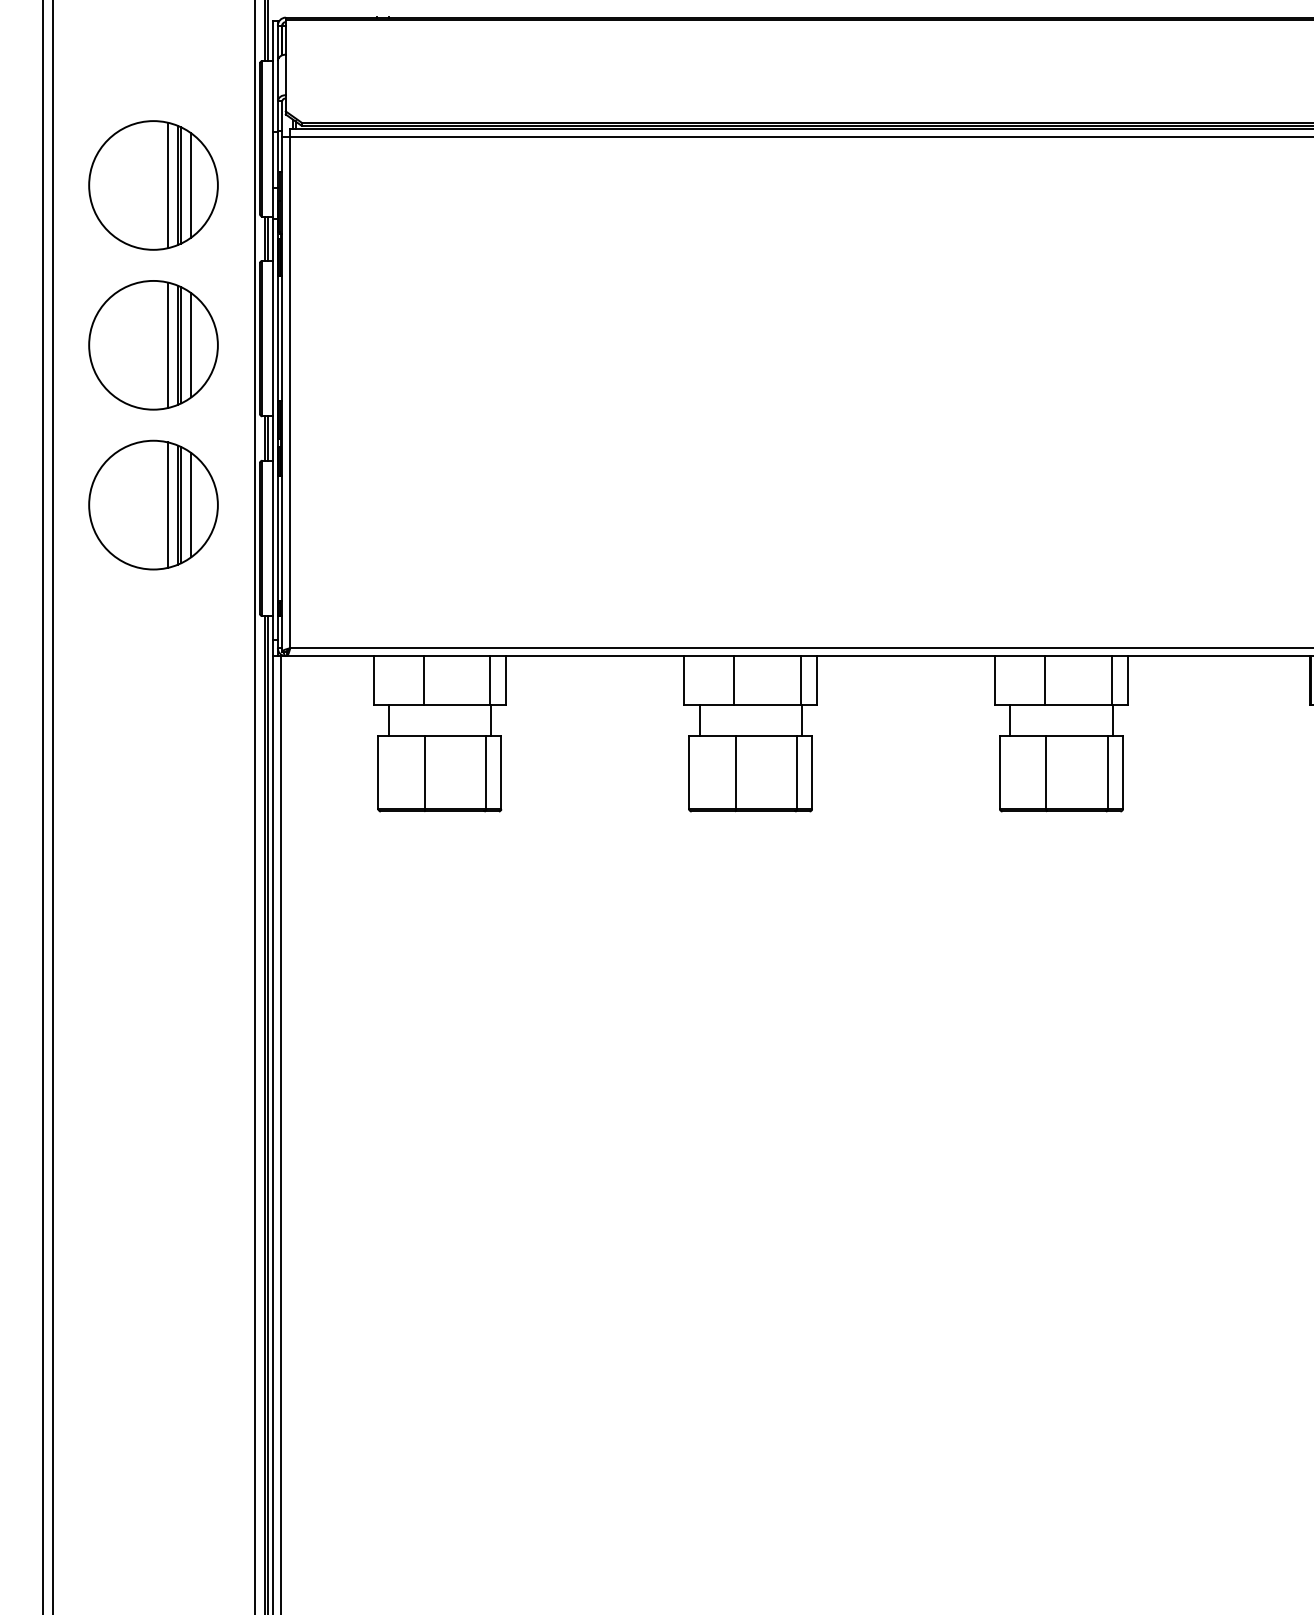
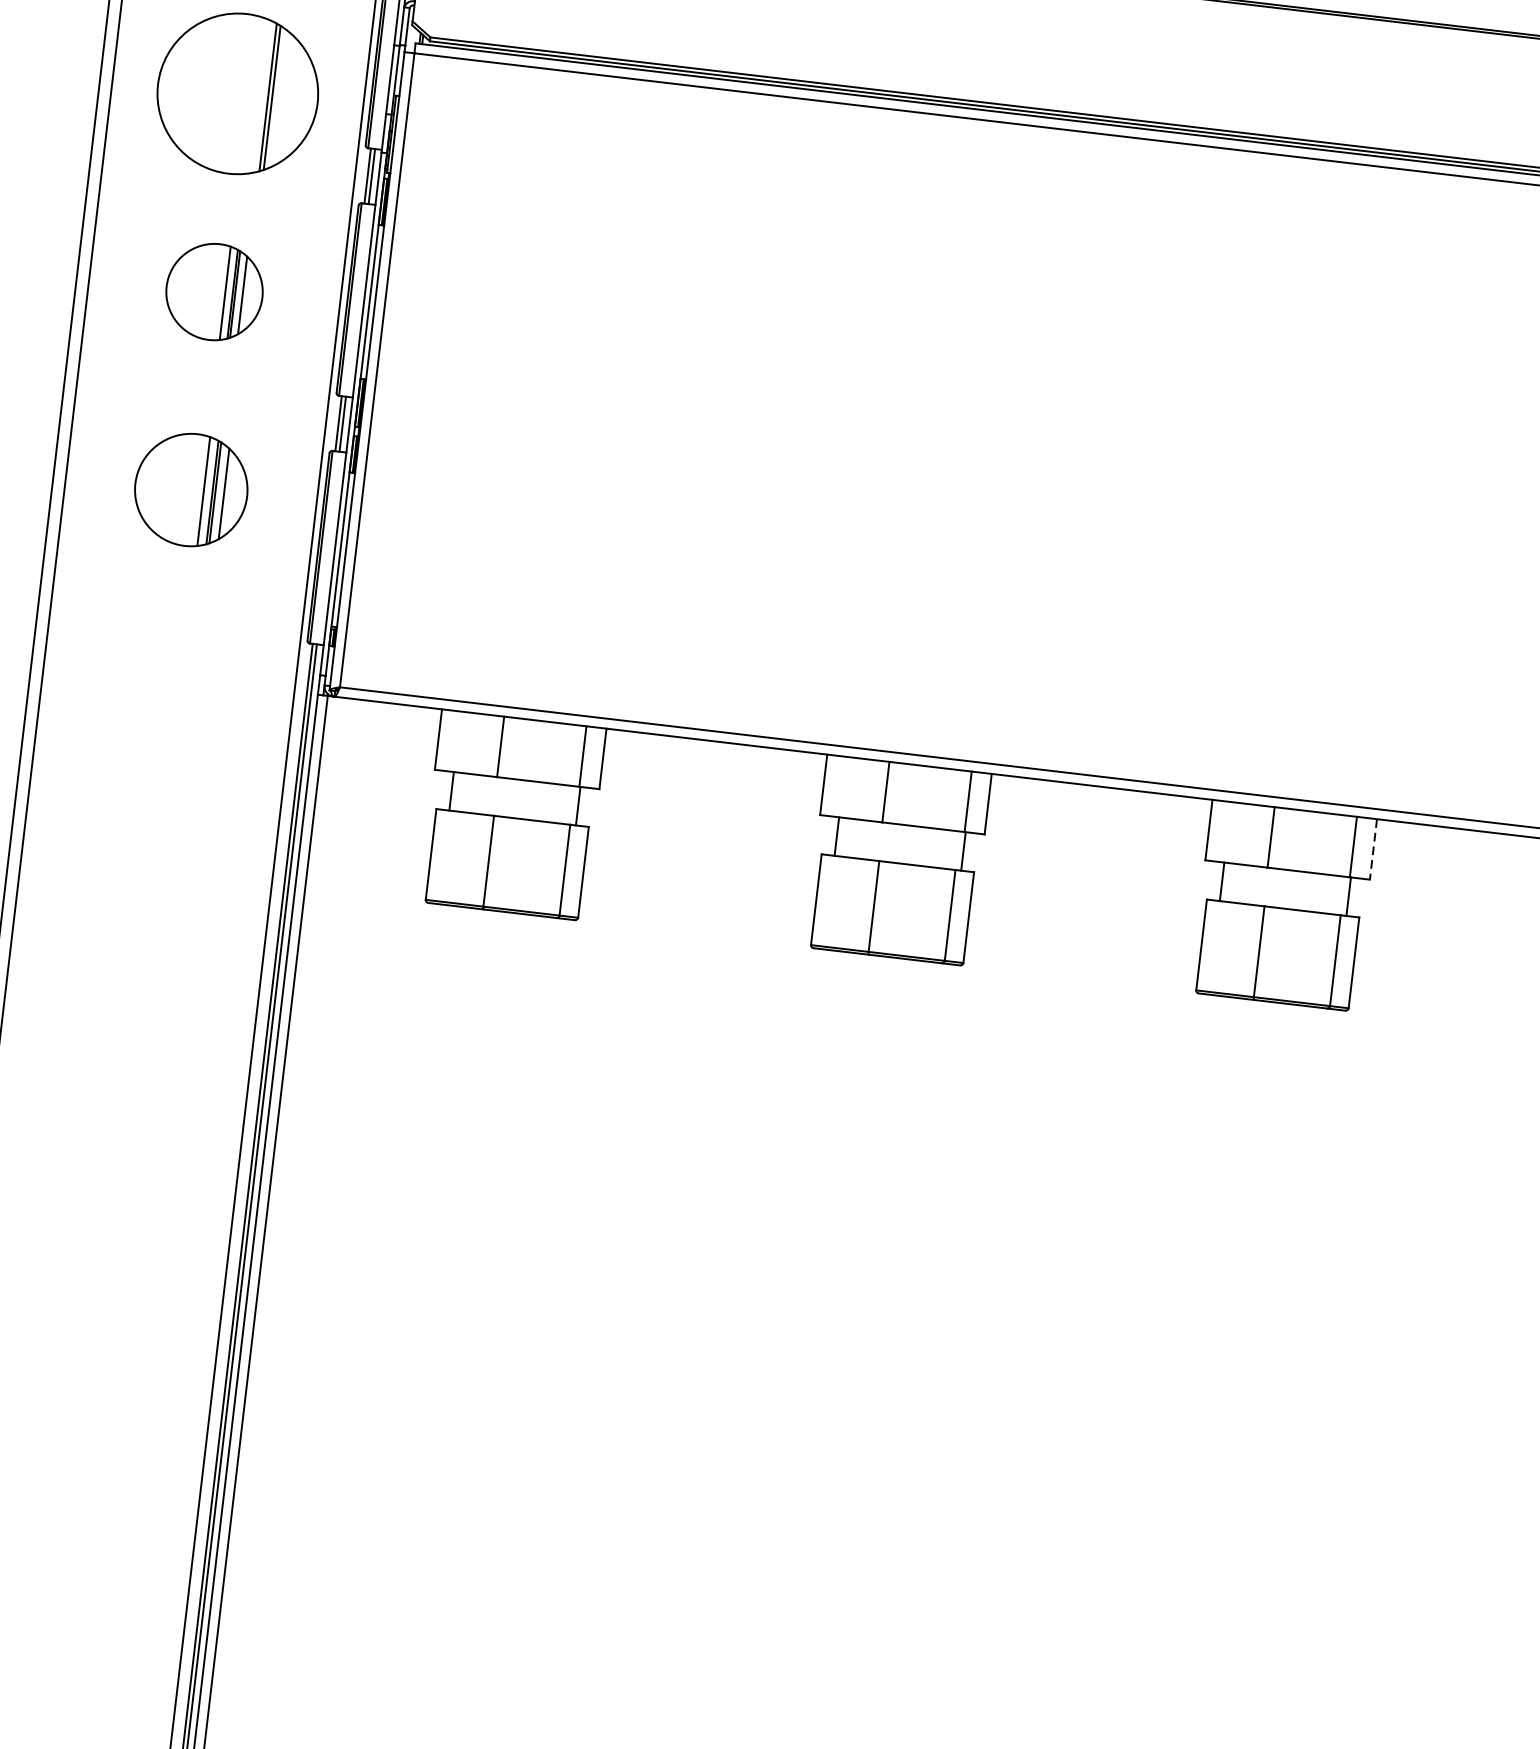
line: (167, 185) -> (255, 95), removed
line: (191, 185) -> (284, 99), removed
part: (153, 345) -> (214, 292), size x0.6
part: (153, 504) -> (191, 489), size x0.7
line: (1127, 681) -> (1372, 850), solid -> dashed

